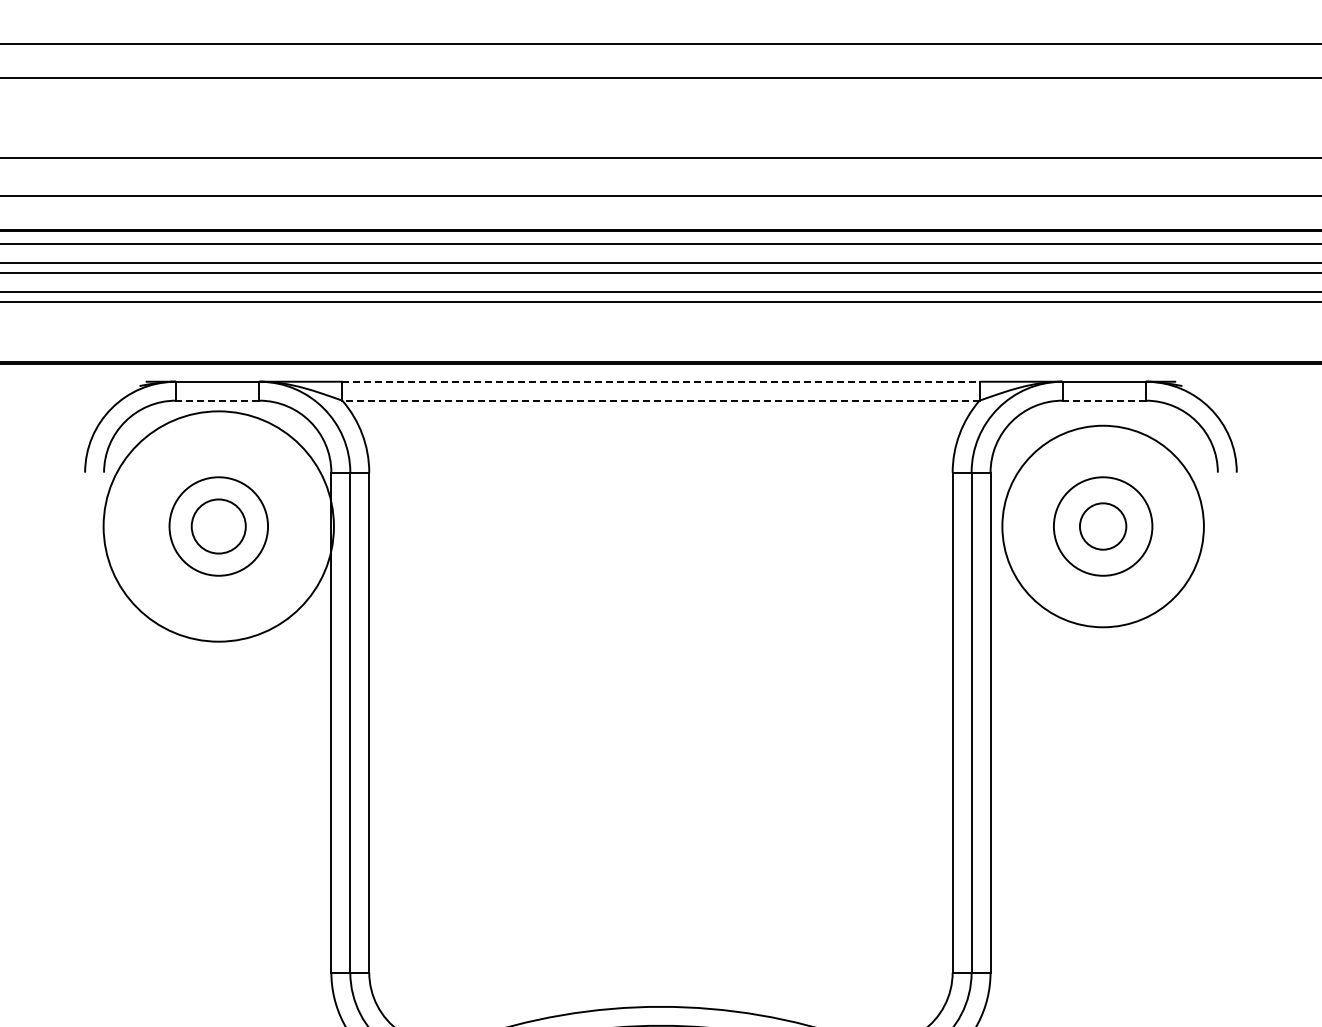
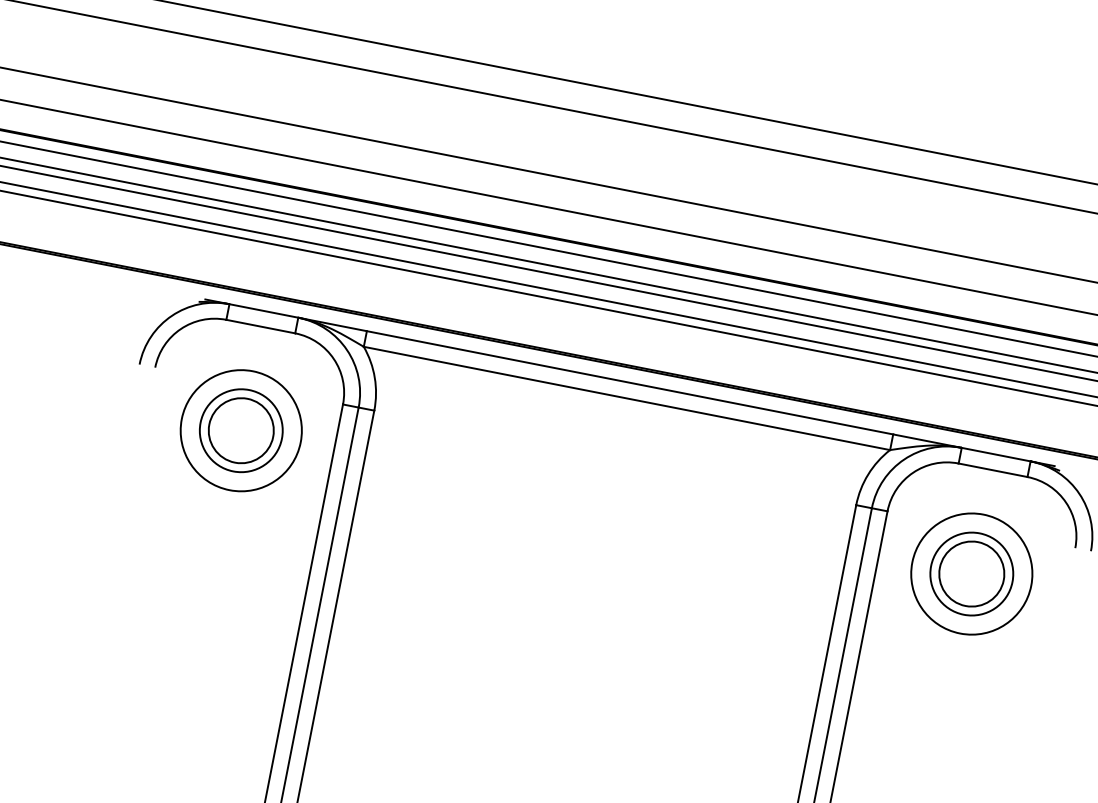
line: (661, 381) -> (630, 382), dashed -> solid
line: (217, 400) -> (260, 326), dashed -> solid
line: (661, 400) -> (627, 398), dashed -> solid
line: (1104, 400) -> (993, 470), dashed -> solid
circle: (218, 526) -> (241, 430), size x0.62
circle: (218, 526) -> (241, 430), size x1.43
circle: (1102, 526) -> (971, 573), size x1.67
circle: (1103, 526) -> (972, 574), size x0.71

